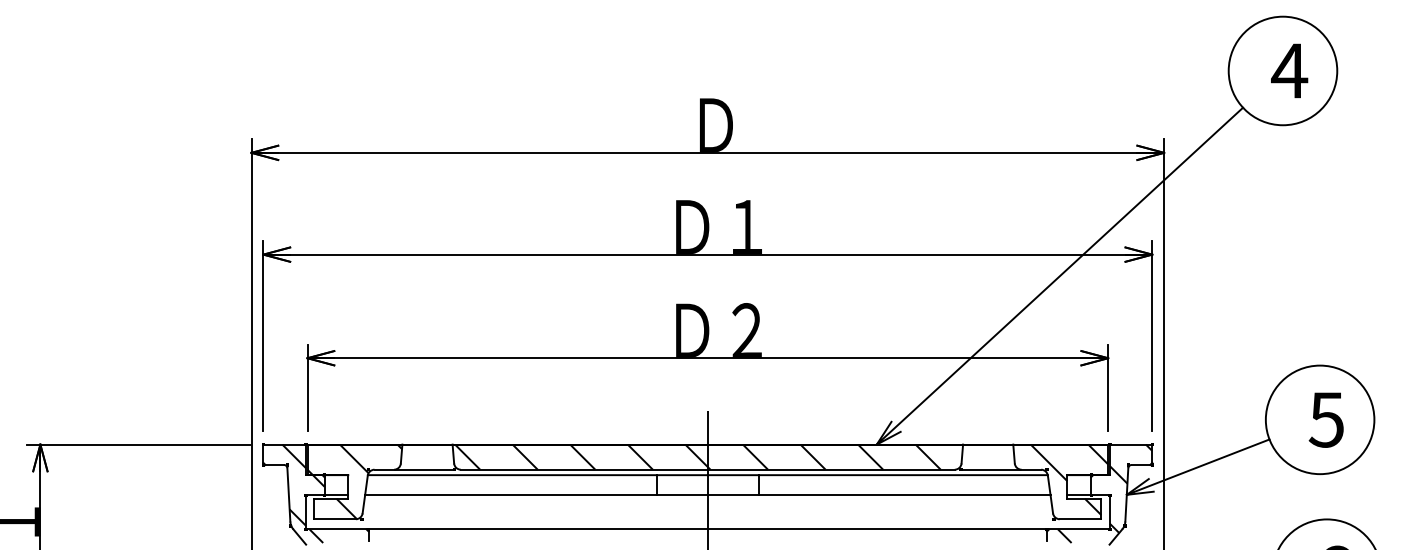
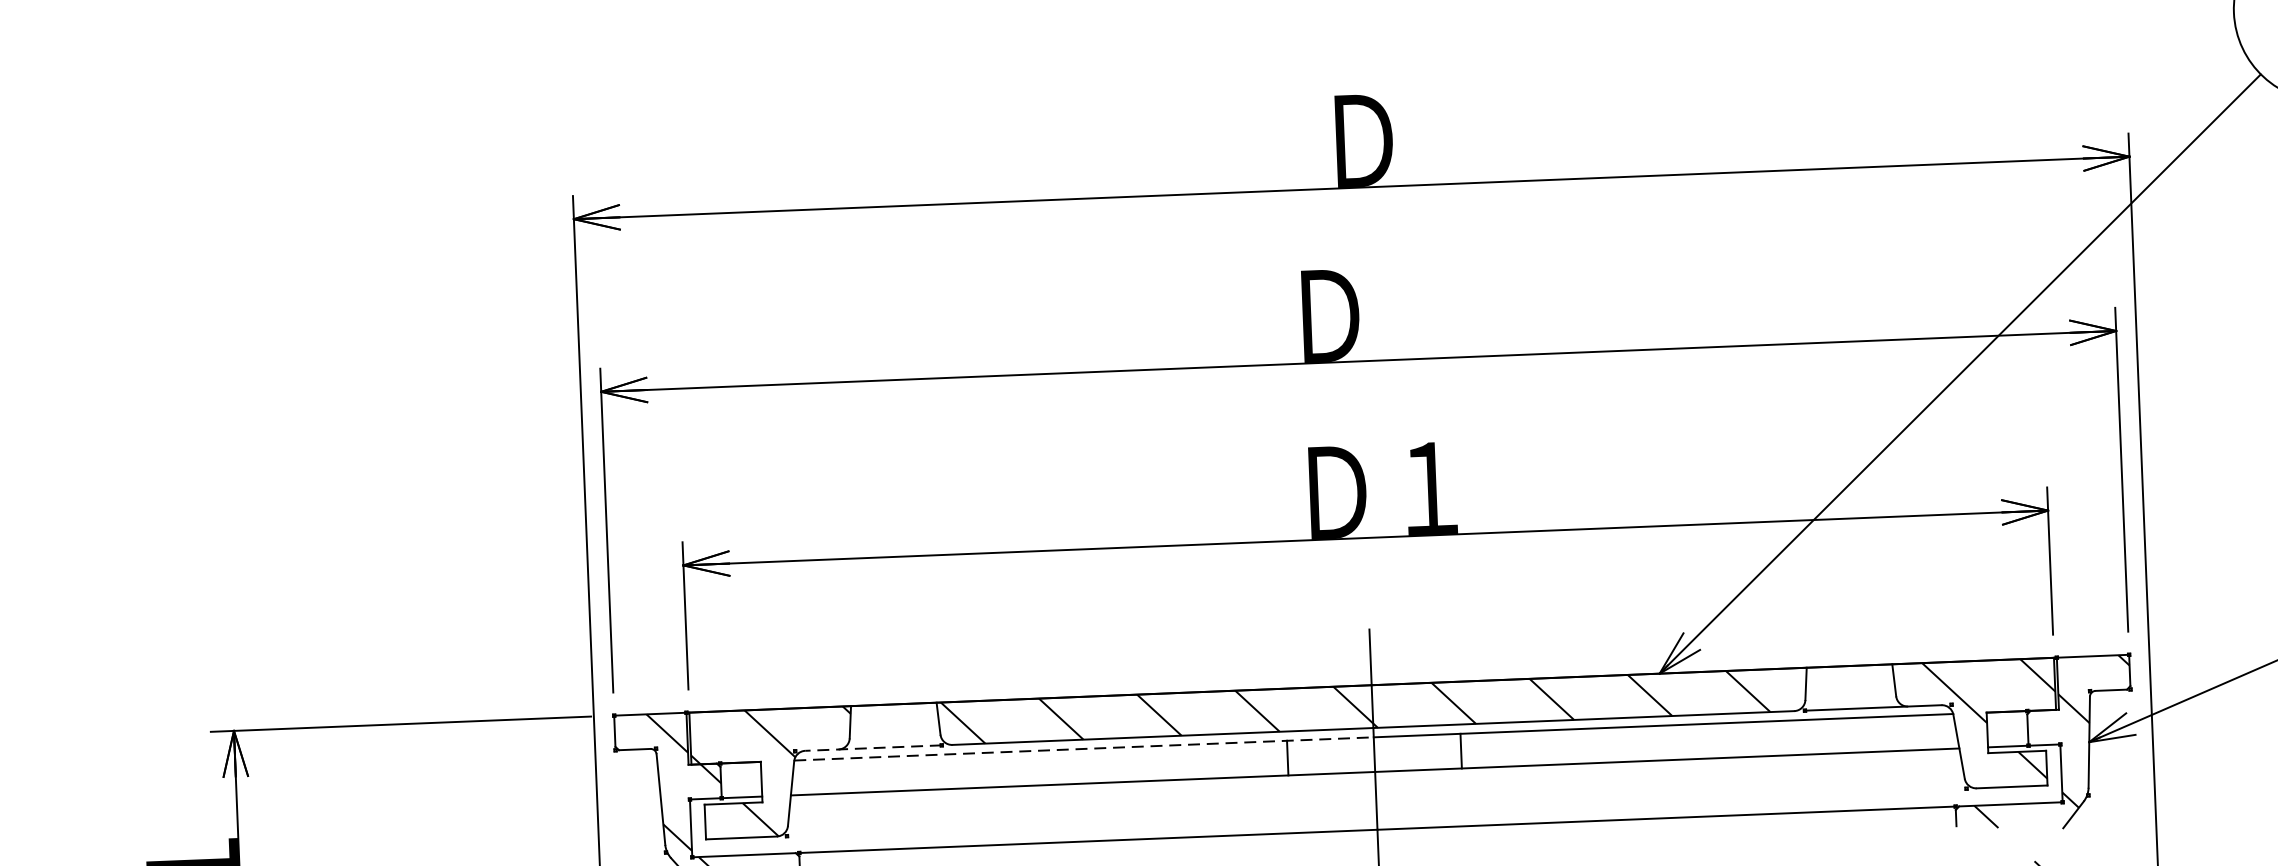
text: (747, 226) -> (1424, 310), Ｄ１ -> Ｄ
text: (746, 329) -> (1429, 486), Ｄ２ -> Ｄ１
line: (414, 469) -> (873, 747), solid -> dashed
line: (537, 475) -> (1083, 749), solid -> dashed

